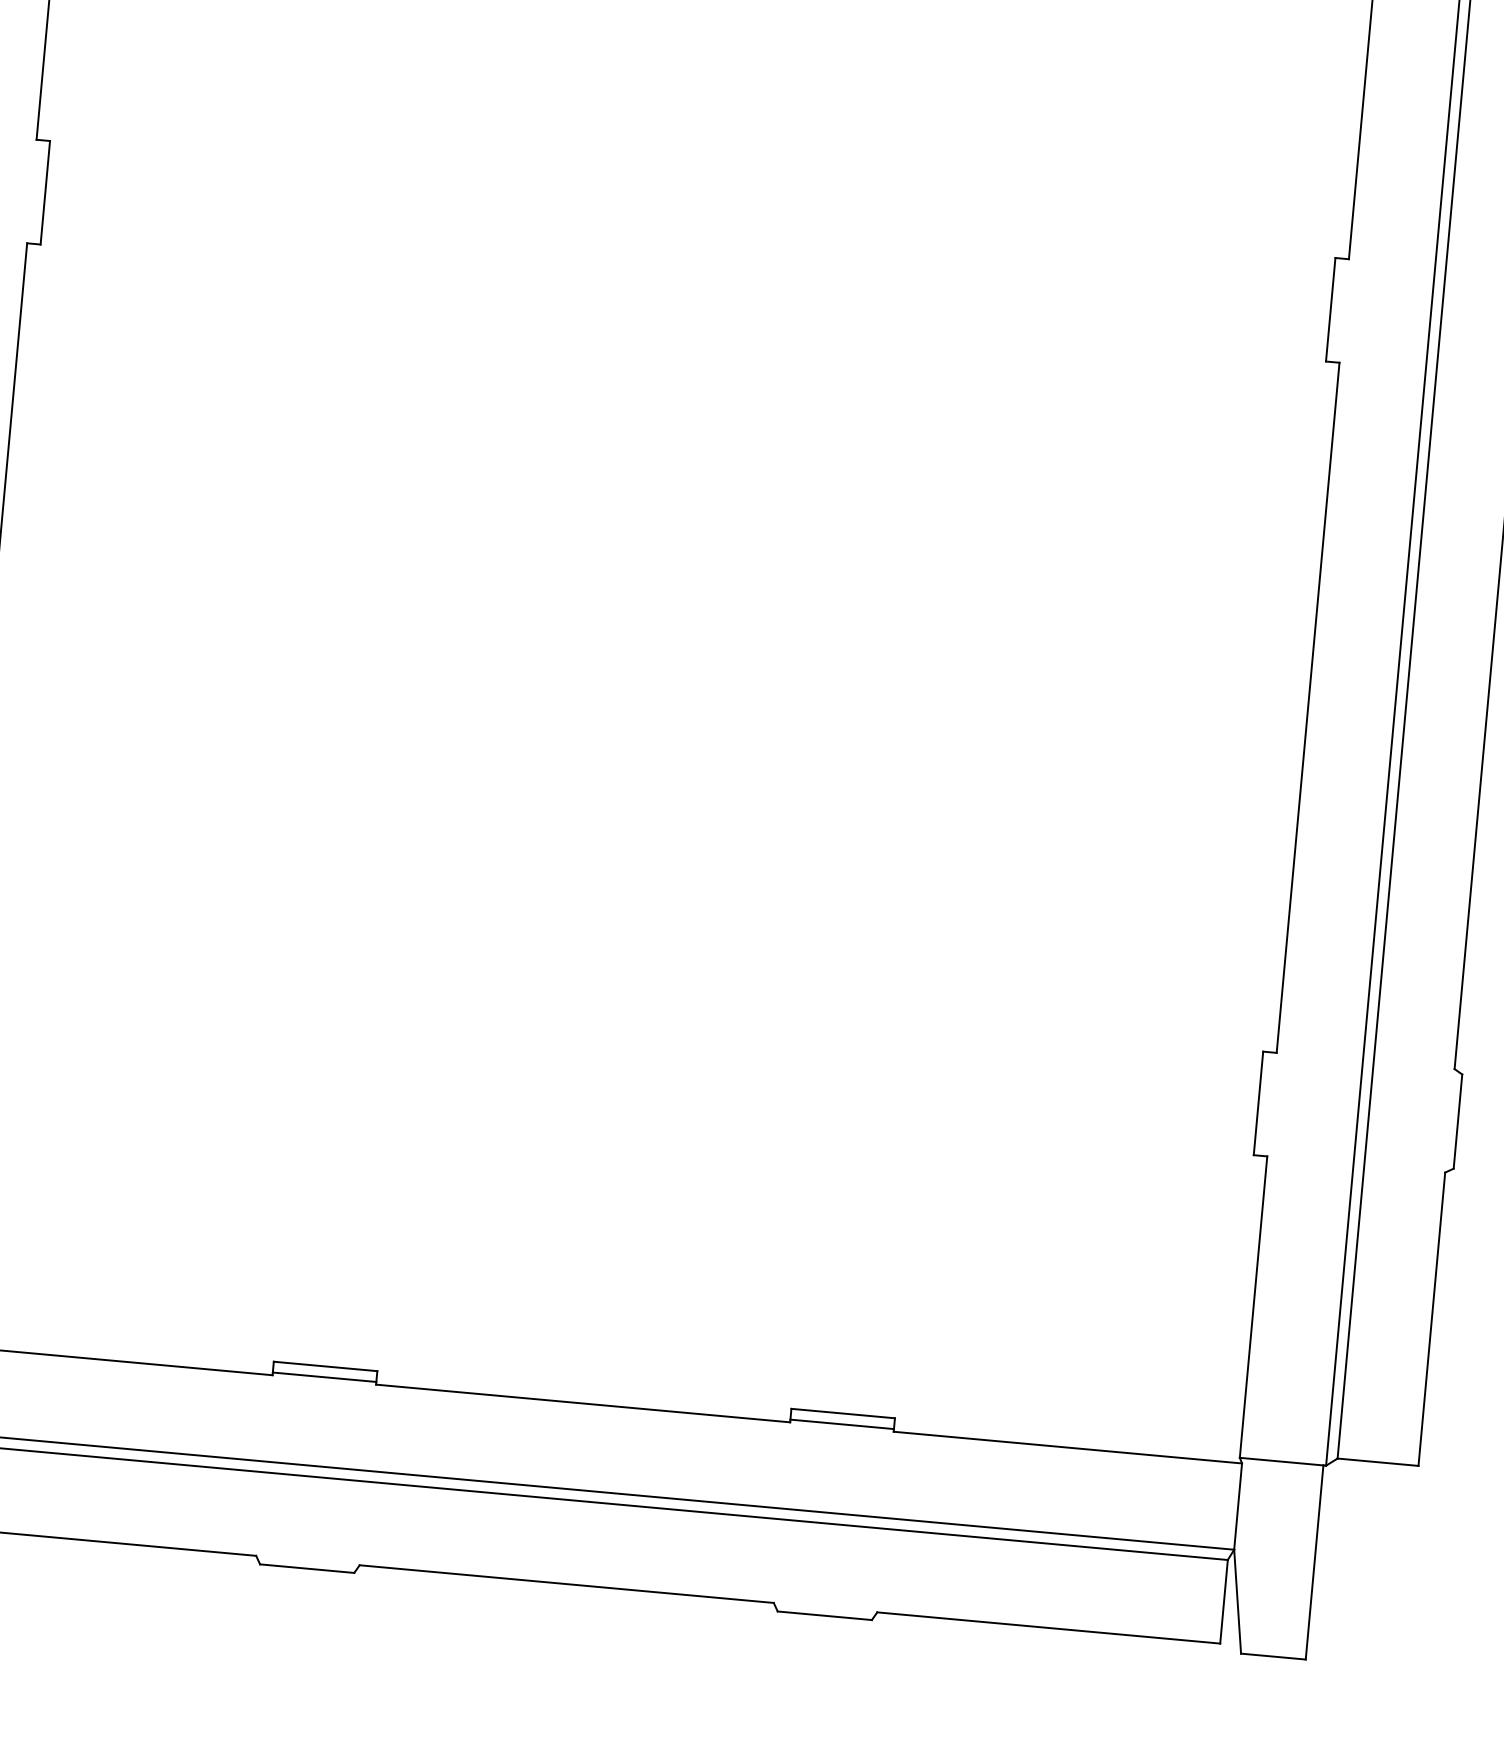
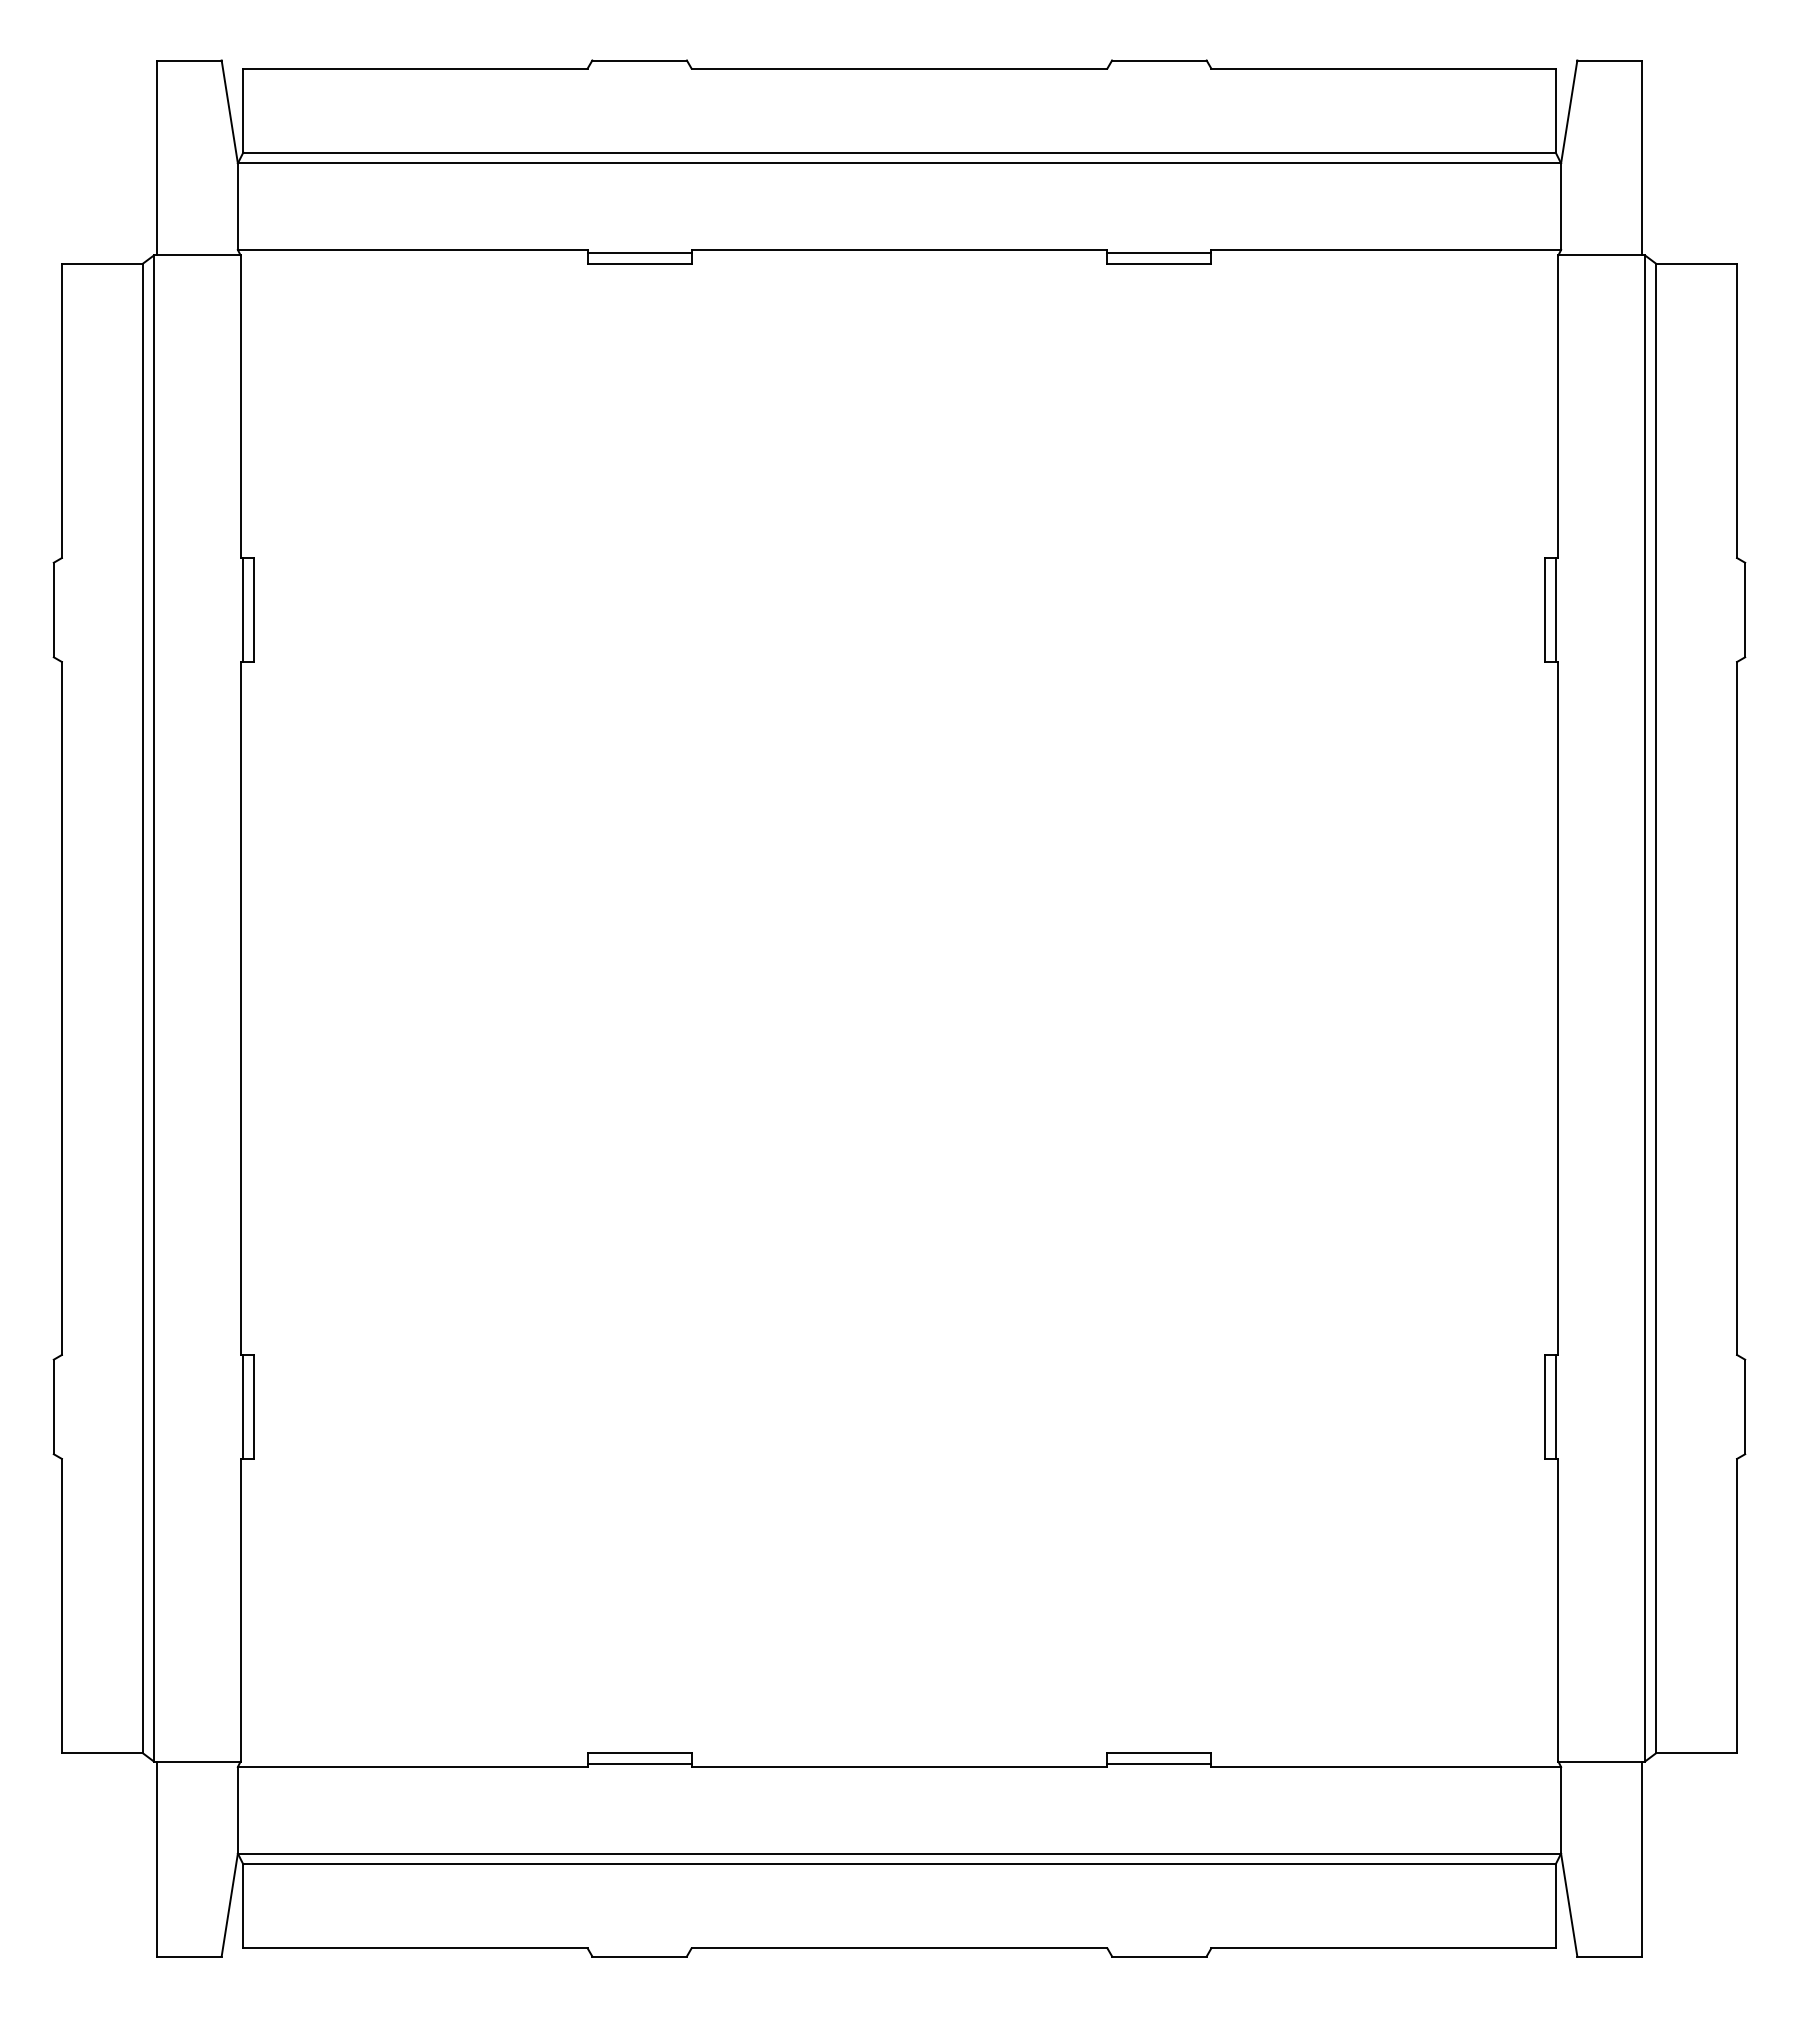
line: (34, 191) -> (243, 609), added
line: (1341, 310) -> (1555, 609), added
line: (1269, 1103) -> (1555, 1406), added

